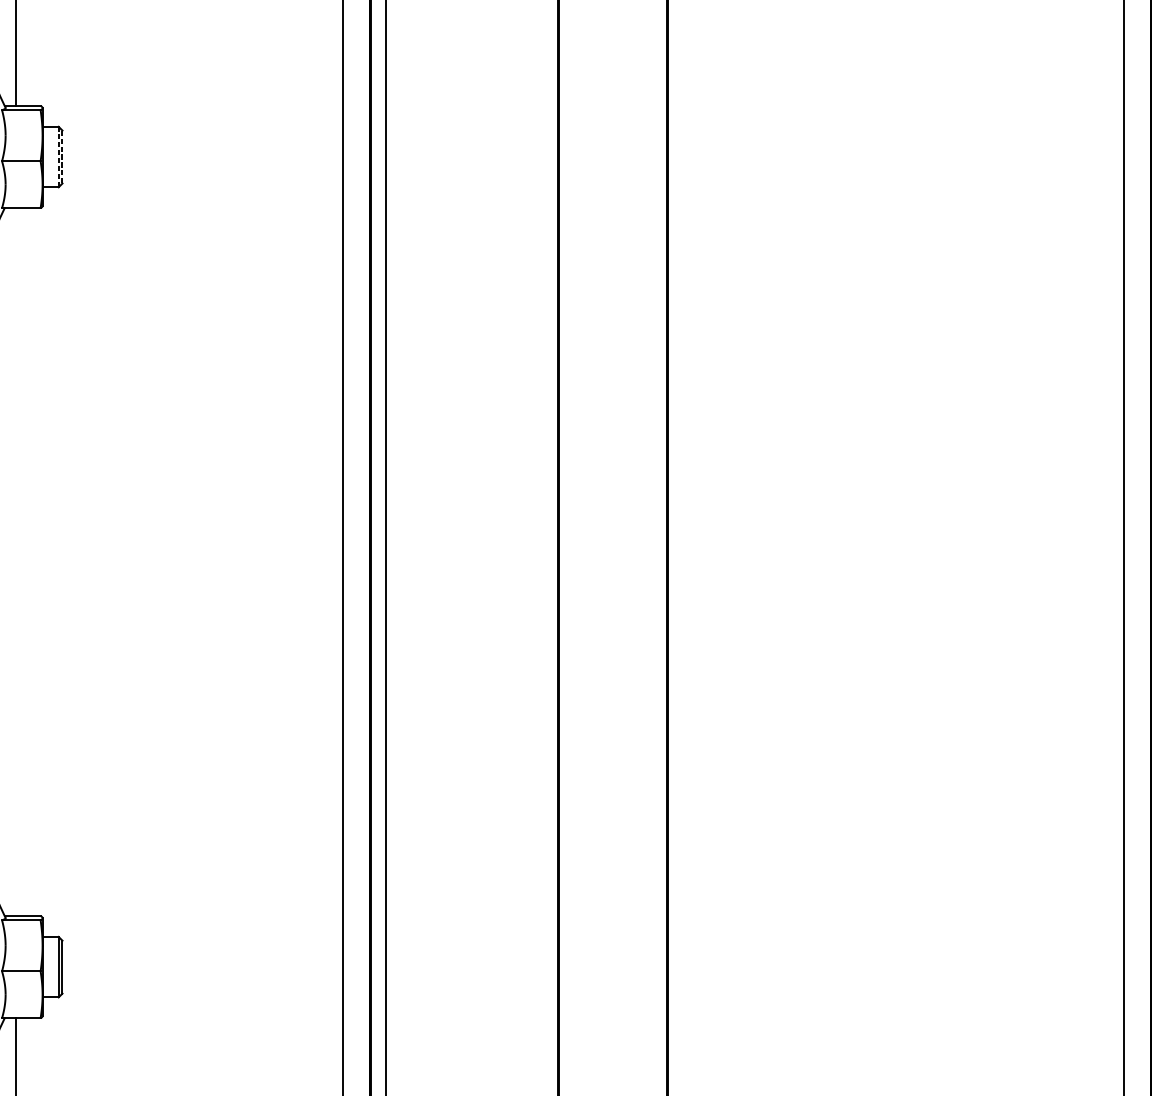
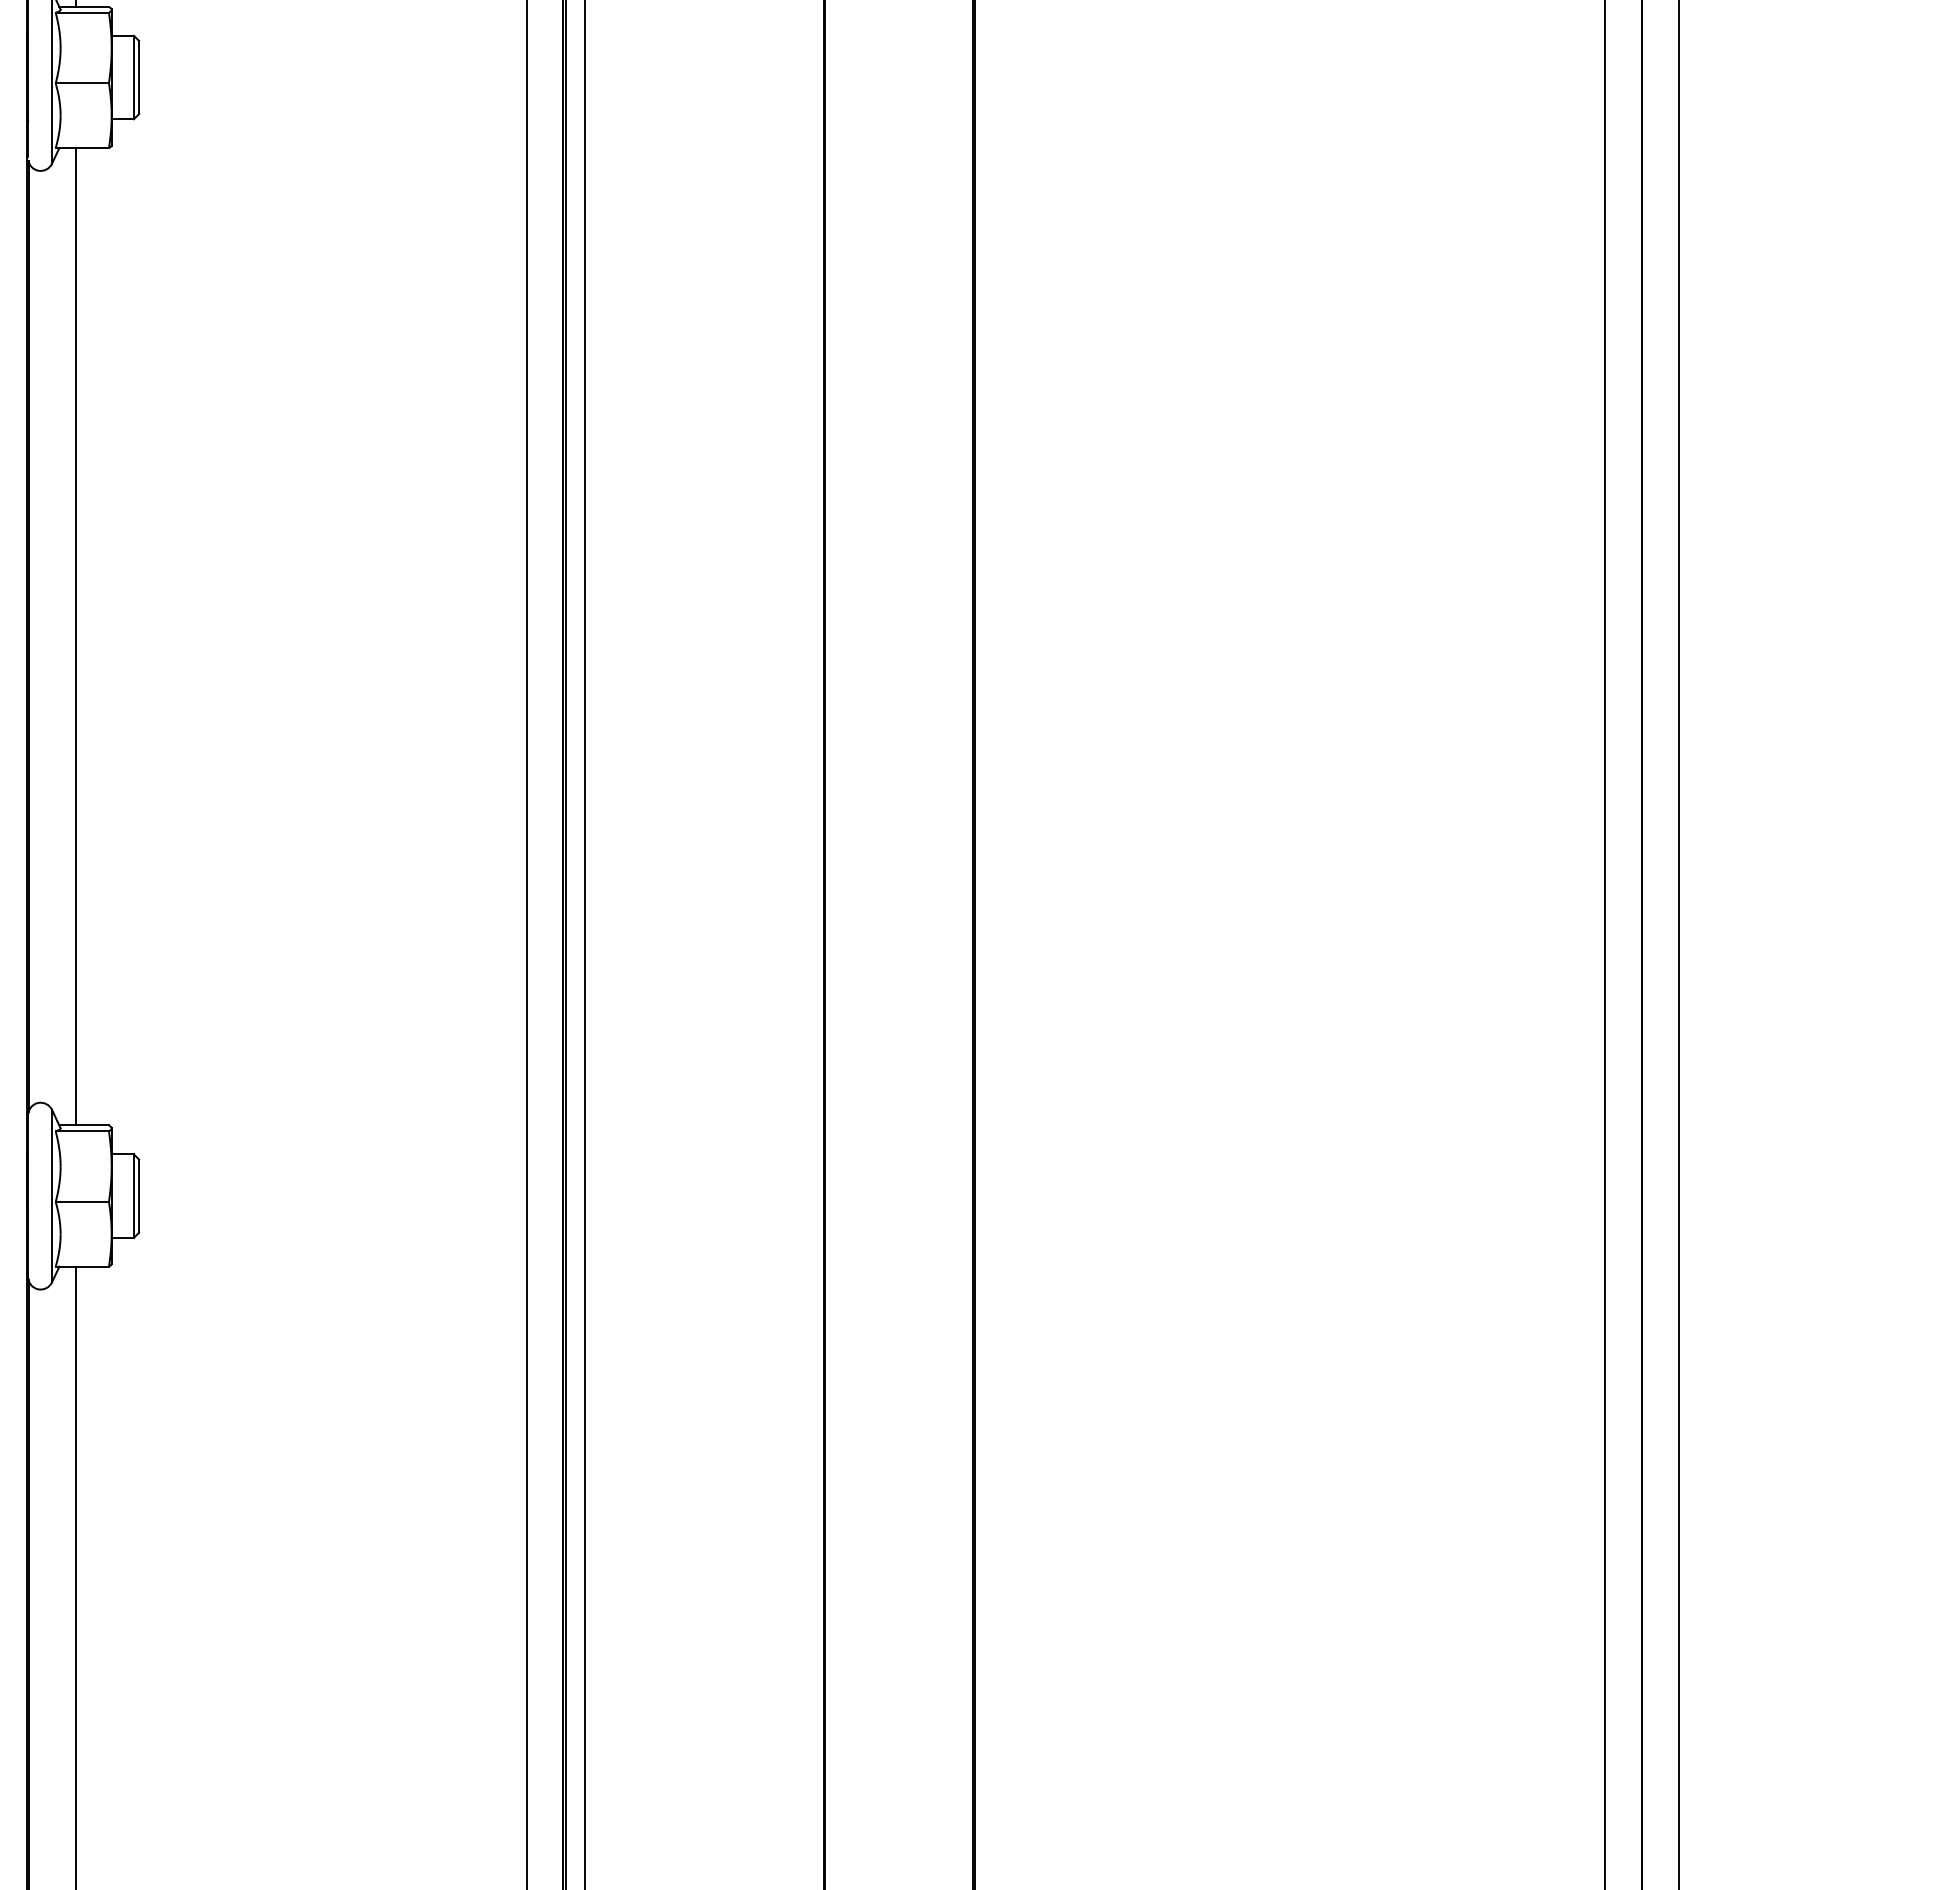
line: (58, 157) -> (133, 77), dashed -> solid
line: (62, 157) -> (139, 77), dashed -> solid
line: (16, 561) -> (75, 636), added

